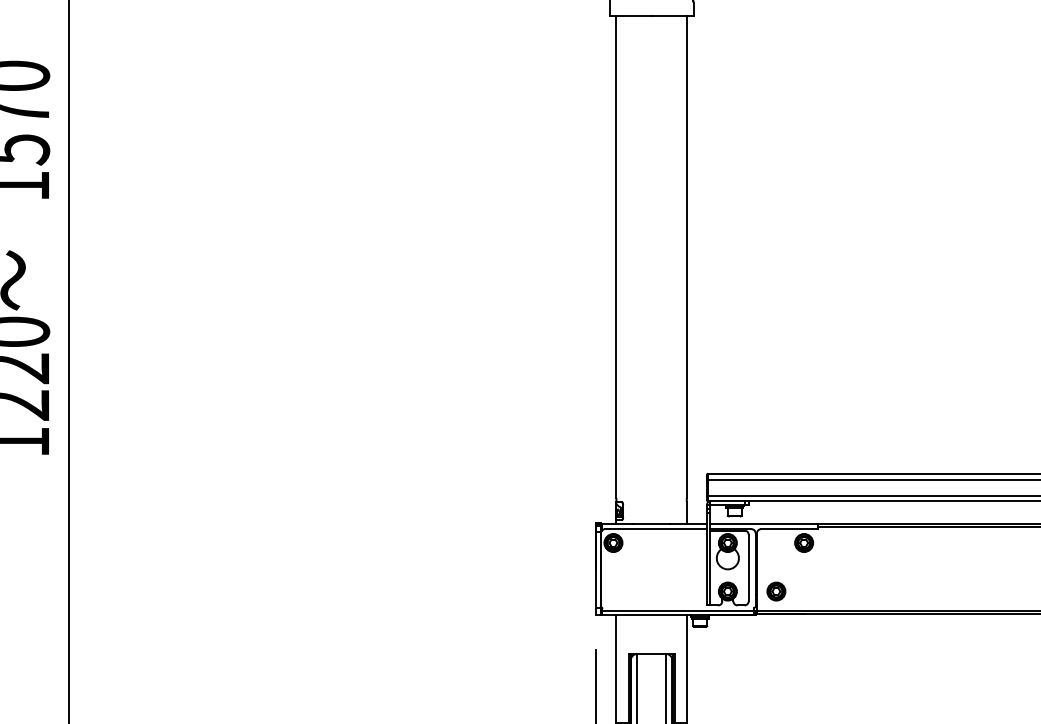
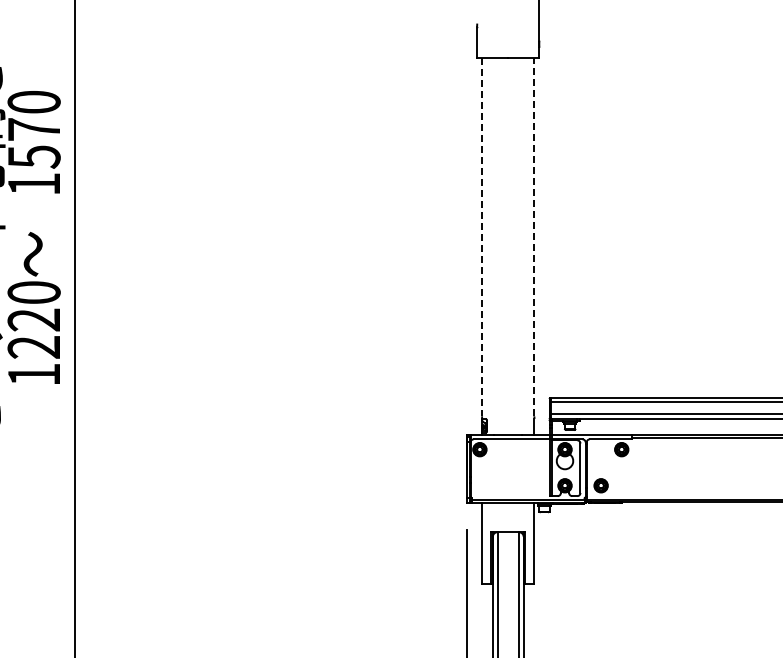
line: (686, 256) -> (534, 236), solid -> dashed
line: (616, 257) -> (482, 237), solid -> dashed

